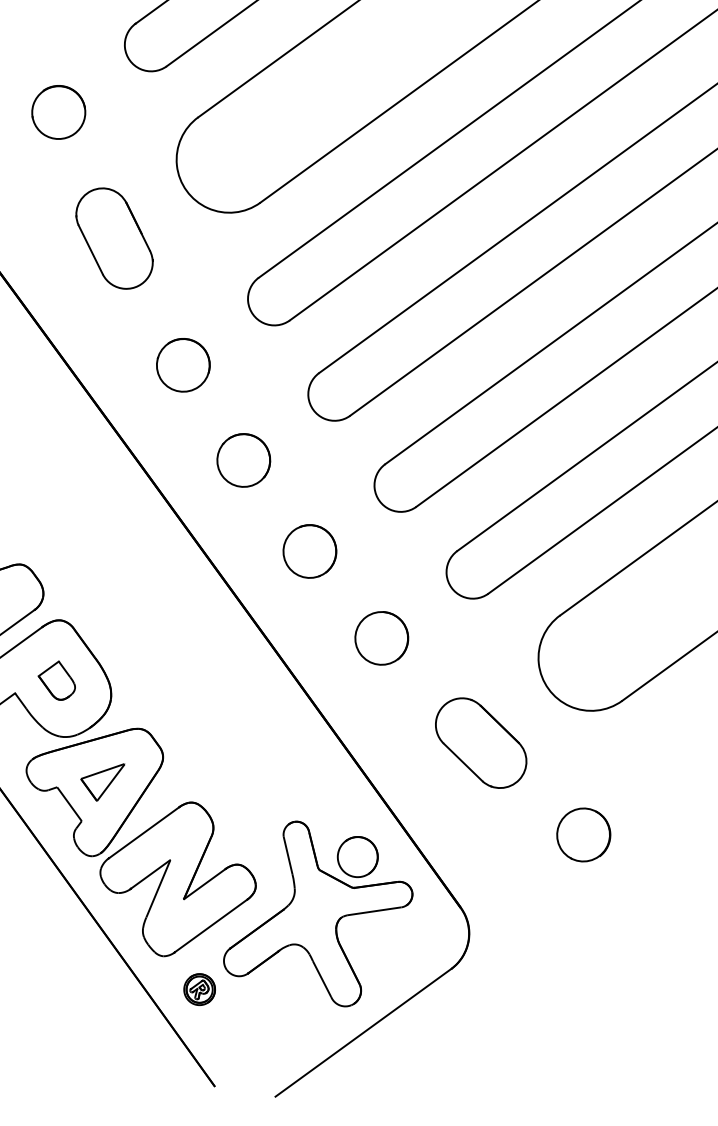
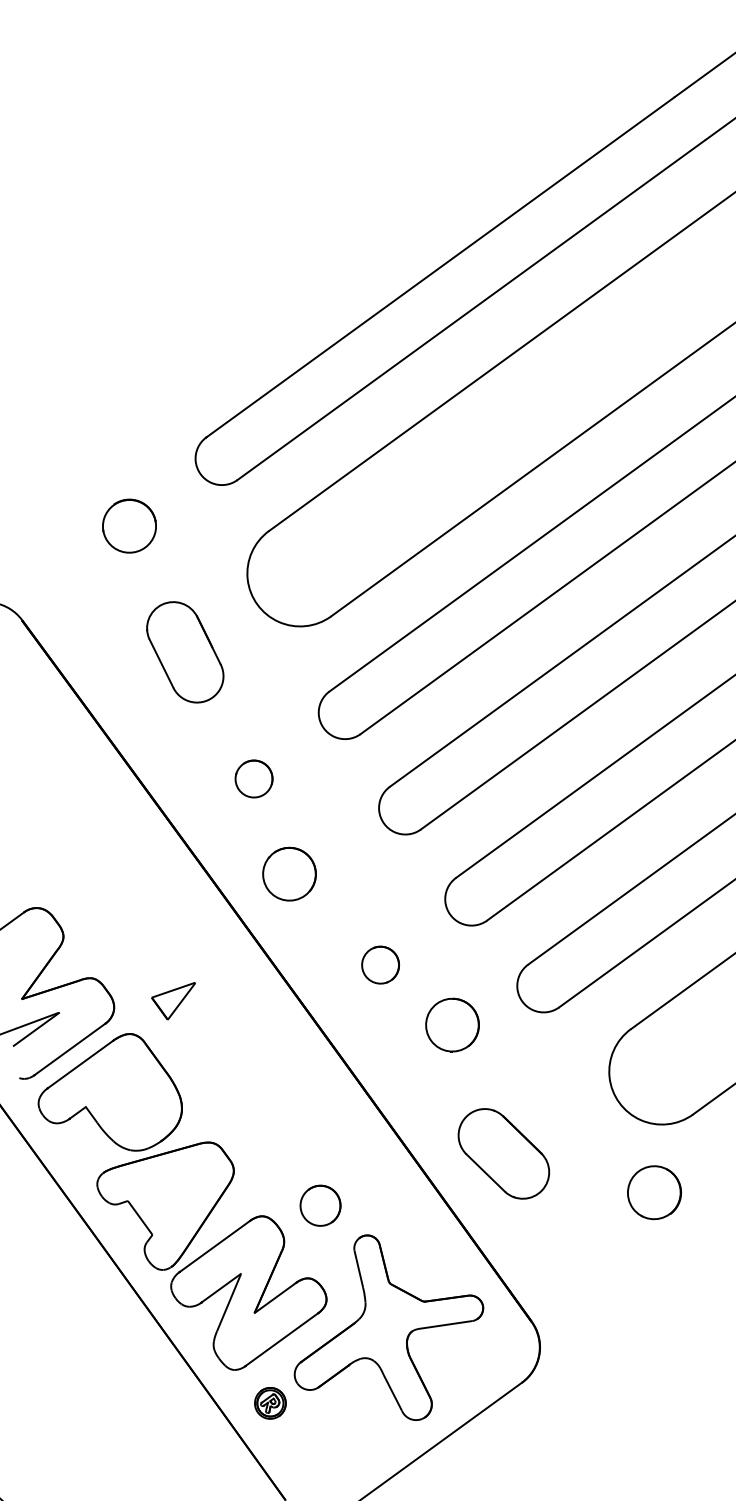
part: (182, 364) -> (253, 778), size x0.7
part: (243, 459) -> (289, 873), moved
part: (309, 550) -> (380, 964), size x0.7
part: (381, 637) -> (452, 1024), moved
part: (56, 680) -> (127, 1094), removed
part: (480, 742) -> (503, 1153), moved
part: (102, 782) -> (173, 1001), moved
part: (583, 834) -> (654, 1192), moved
part: (357, 856) -> (320, 1205), moved

